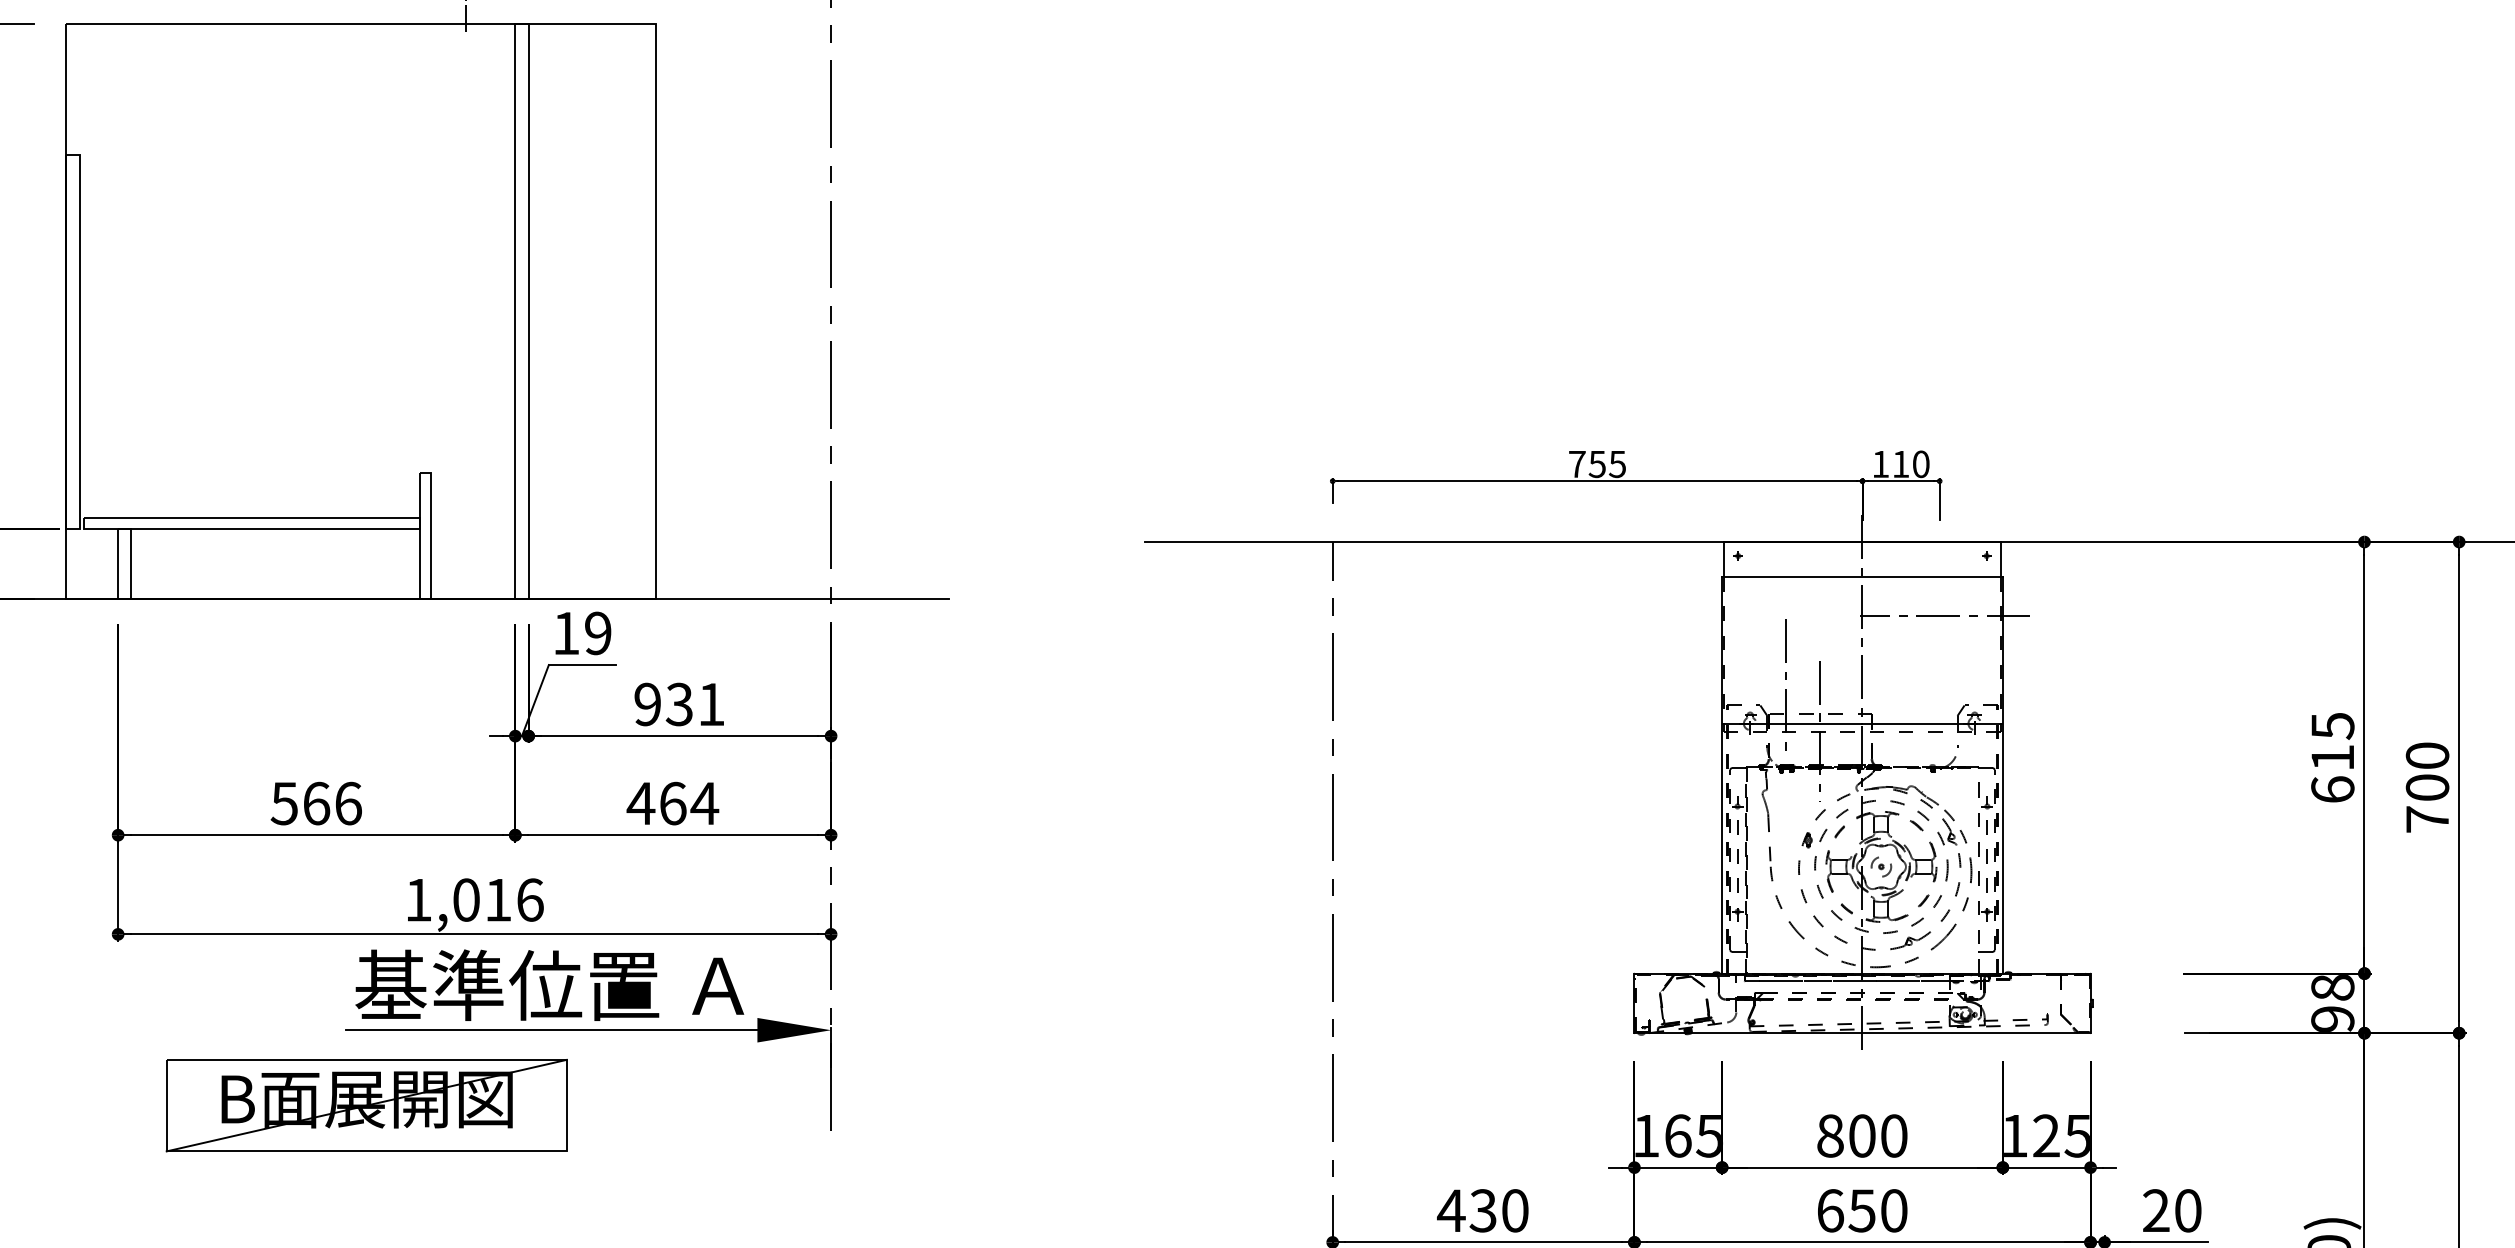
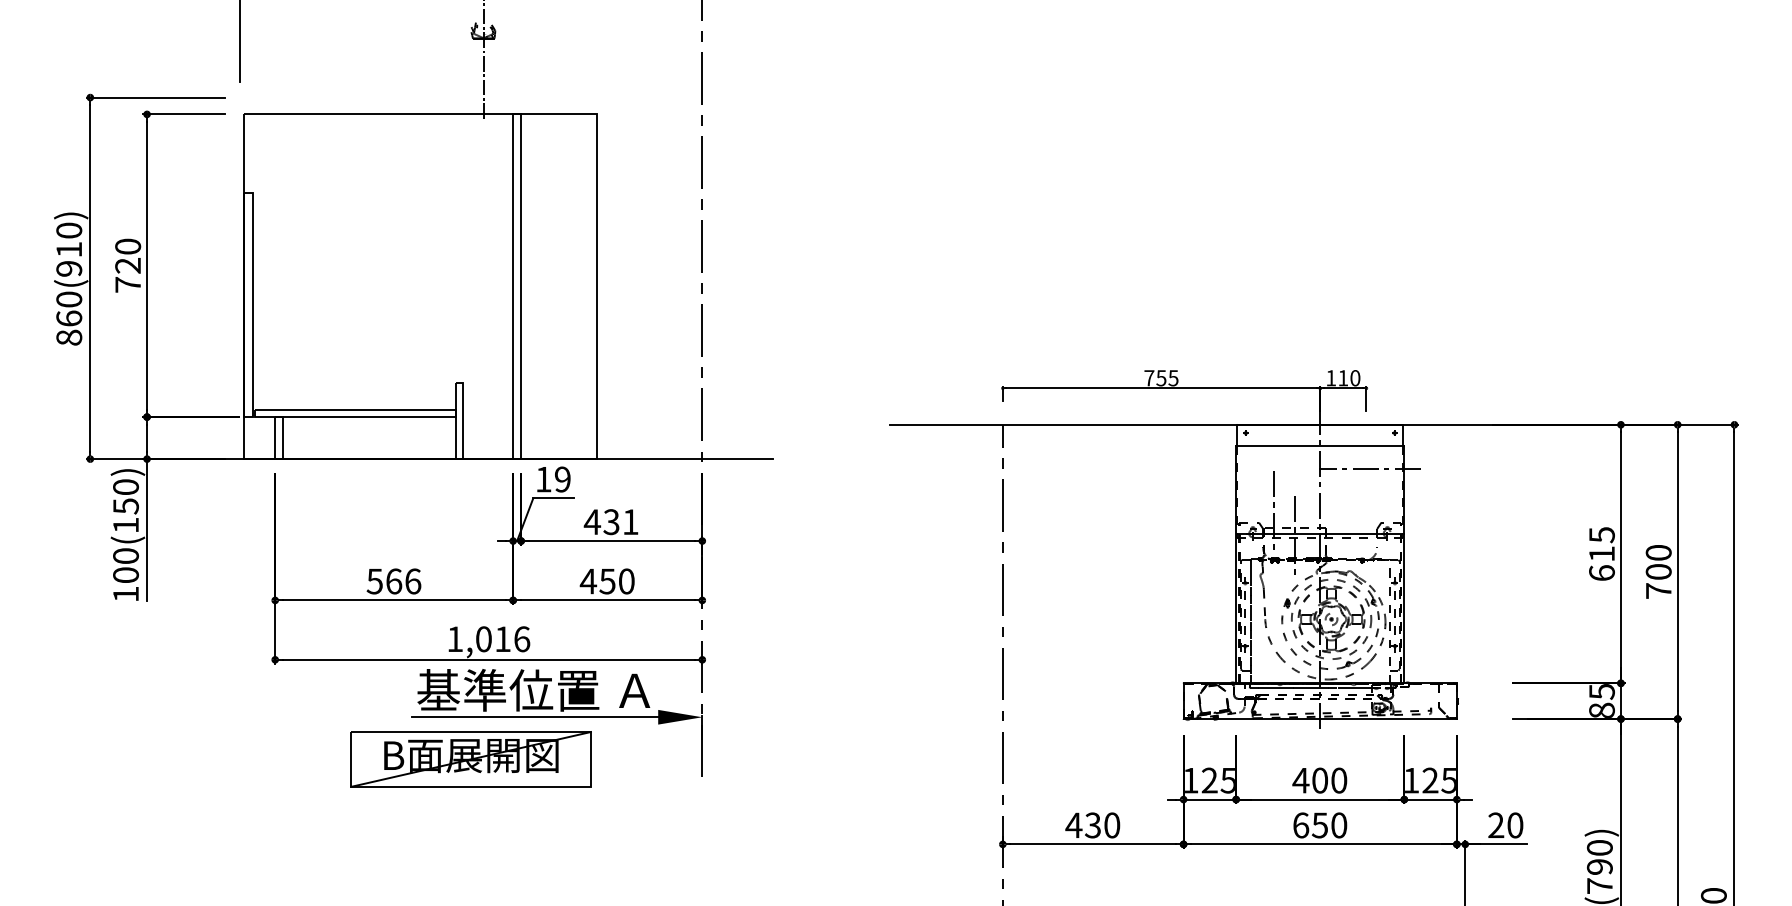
text: (647, 705) -> (592, 522), 931 -> 431
text: (689, 803) -> (617, 581), 464 -> 450
text: (2331, 1002) -> (1601, 700), 98 -> 85
part: (365, 1105) -> (470, 759), moved
text: (1677, 1135) -> (1209, 780), 165 -> 125
text: (1829, 1135) -> (1300, 780), 800 -> 400

